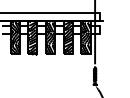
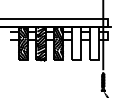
hatch: (67, 37) -> (75, 43), removed
hatch: (85, 37) -> (93, 43), removed

